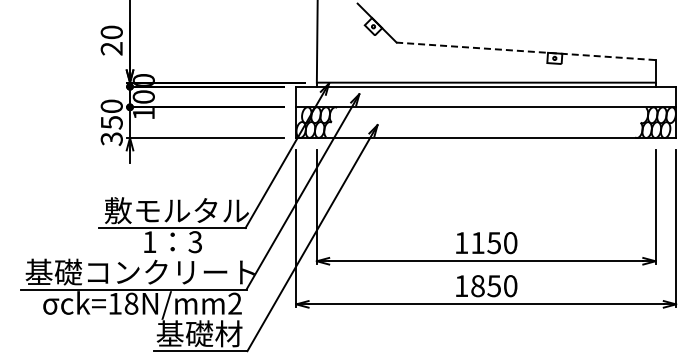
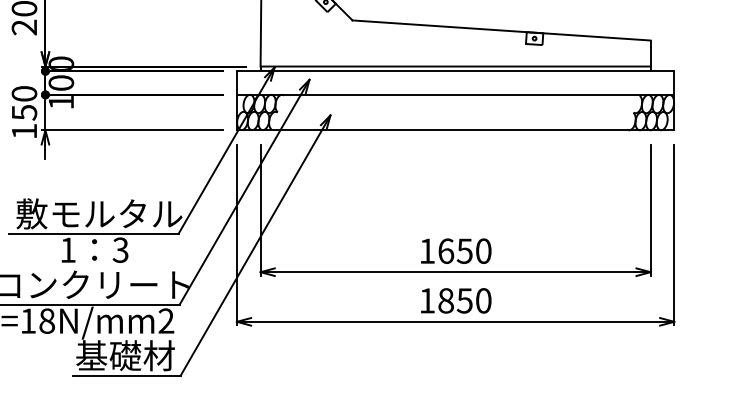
line: (526, 51) -> (502, 30), dashed -> solid
text: (111, 138) -> (24, 130), 350 -> 150
text: (477, 243) -> (445, 251), 1150 -> 1650

